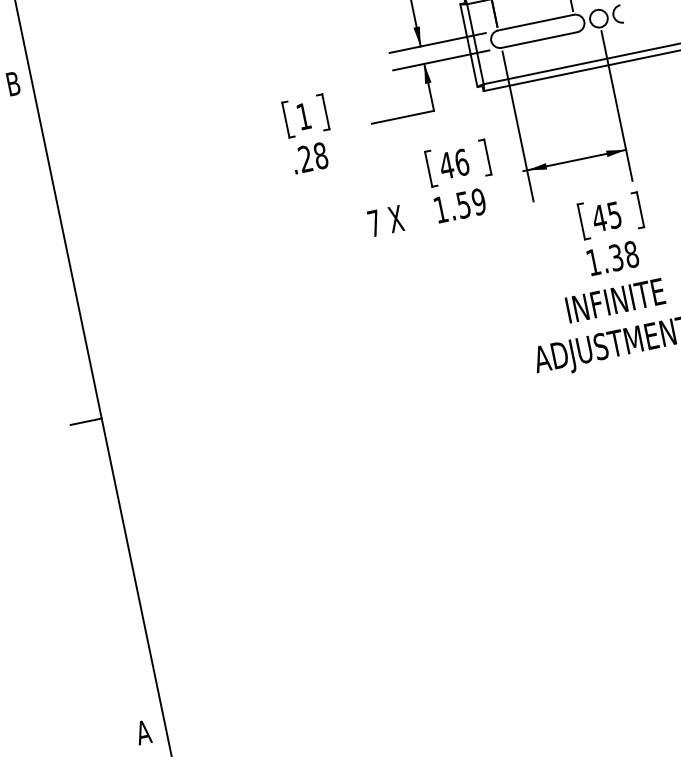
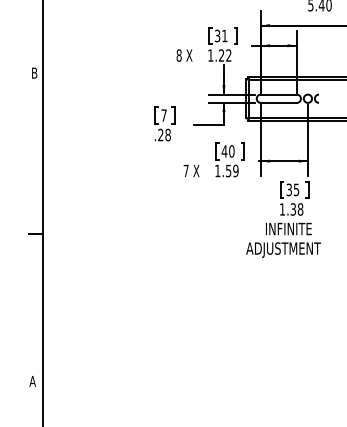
text: (302, 116) -> (163, 115), 1 -> 7
text: (461, 162) -> (231, 151), 46 -> 40
text: (599, 217) -> (289, 189), 45 -> 35

